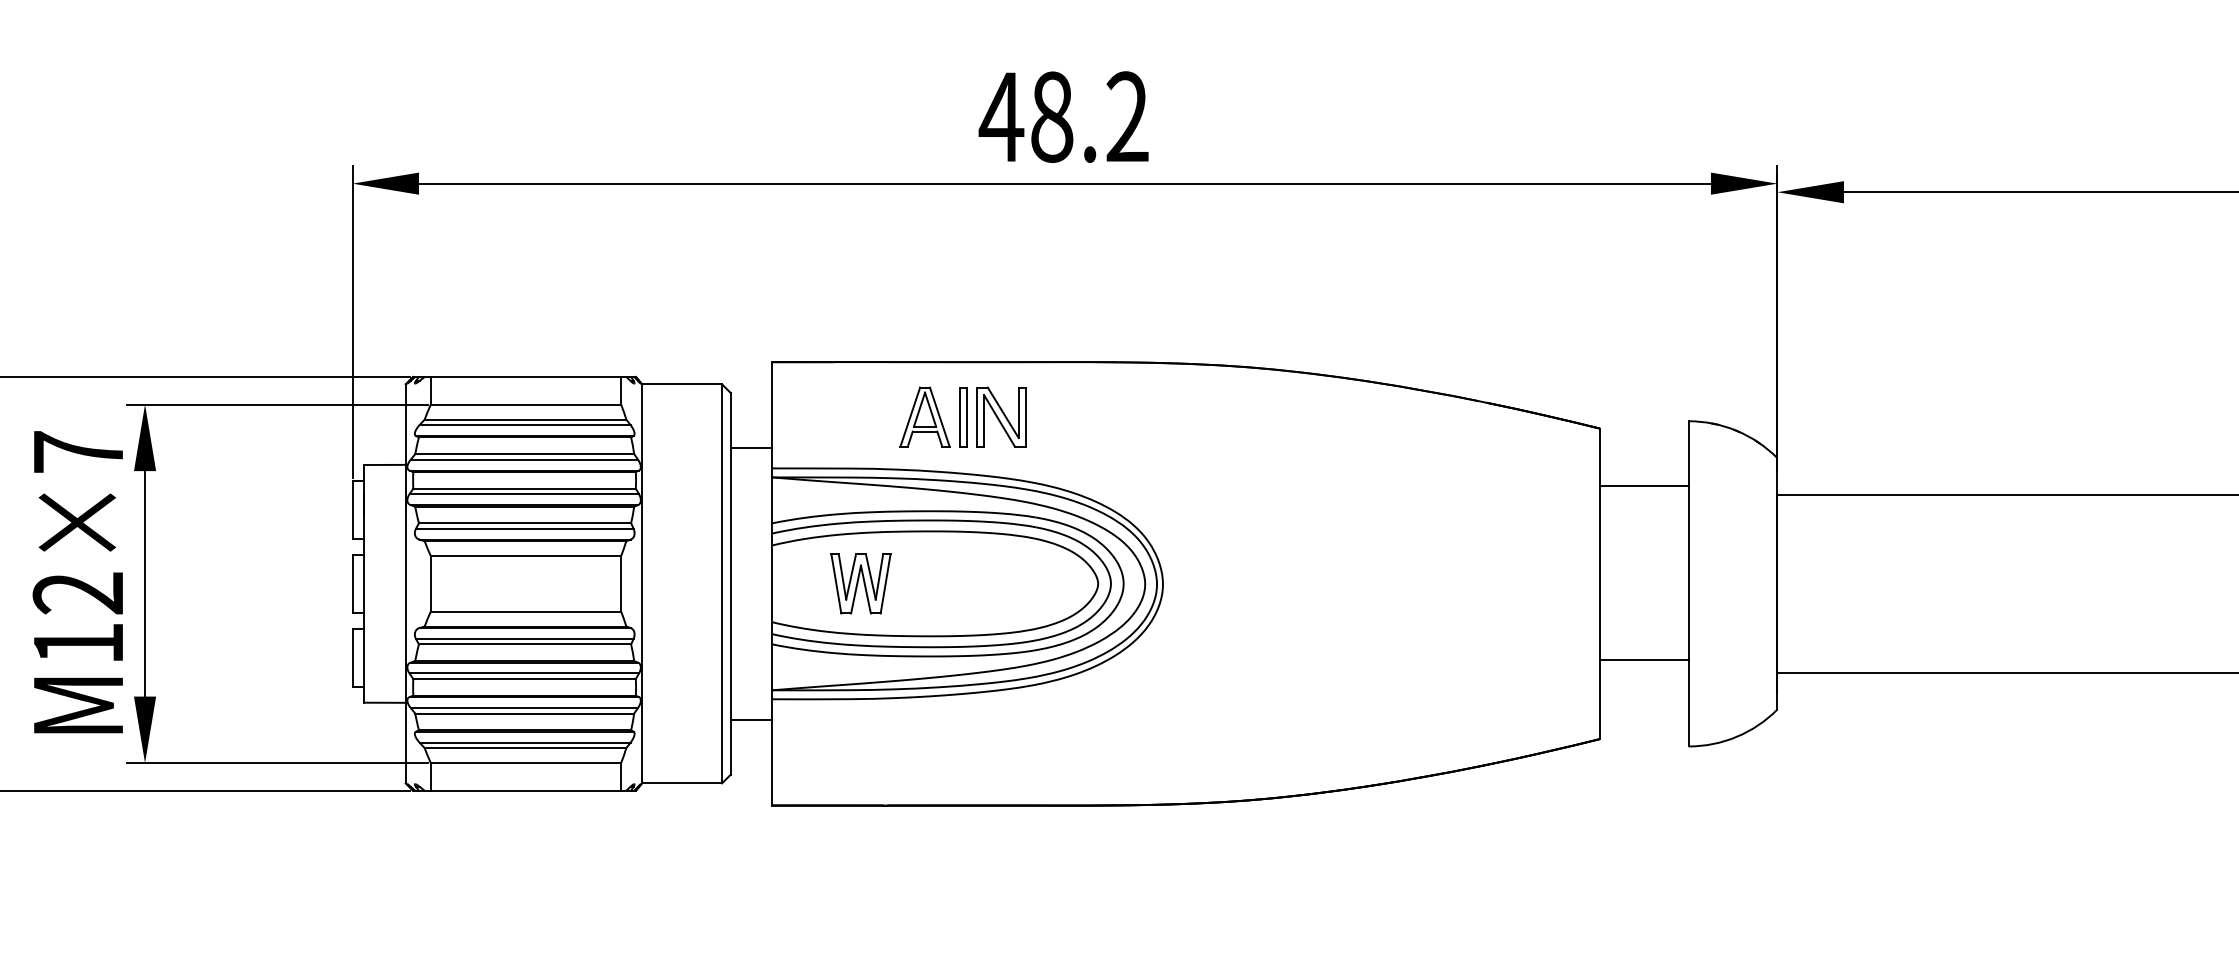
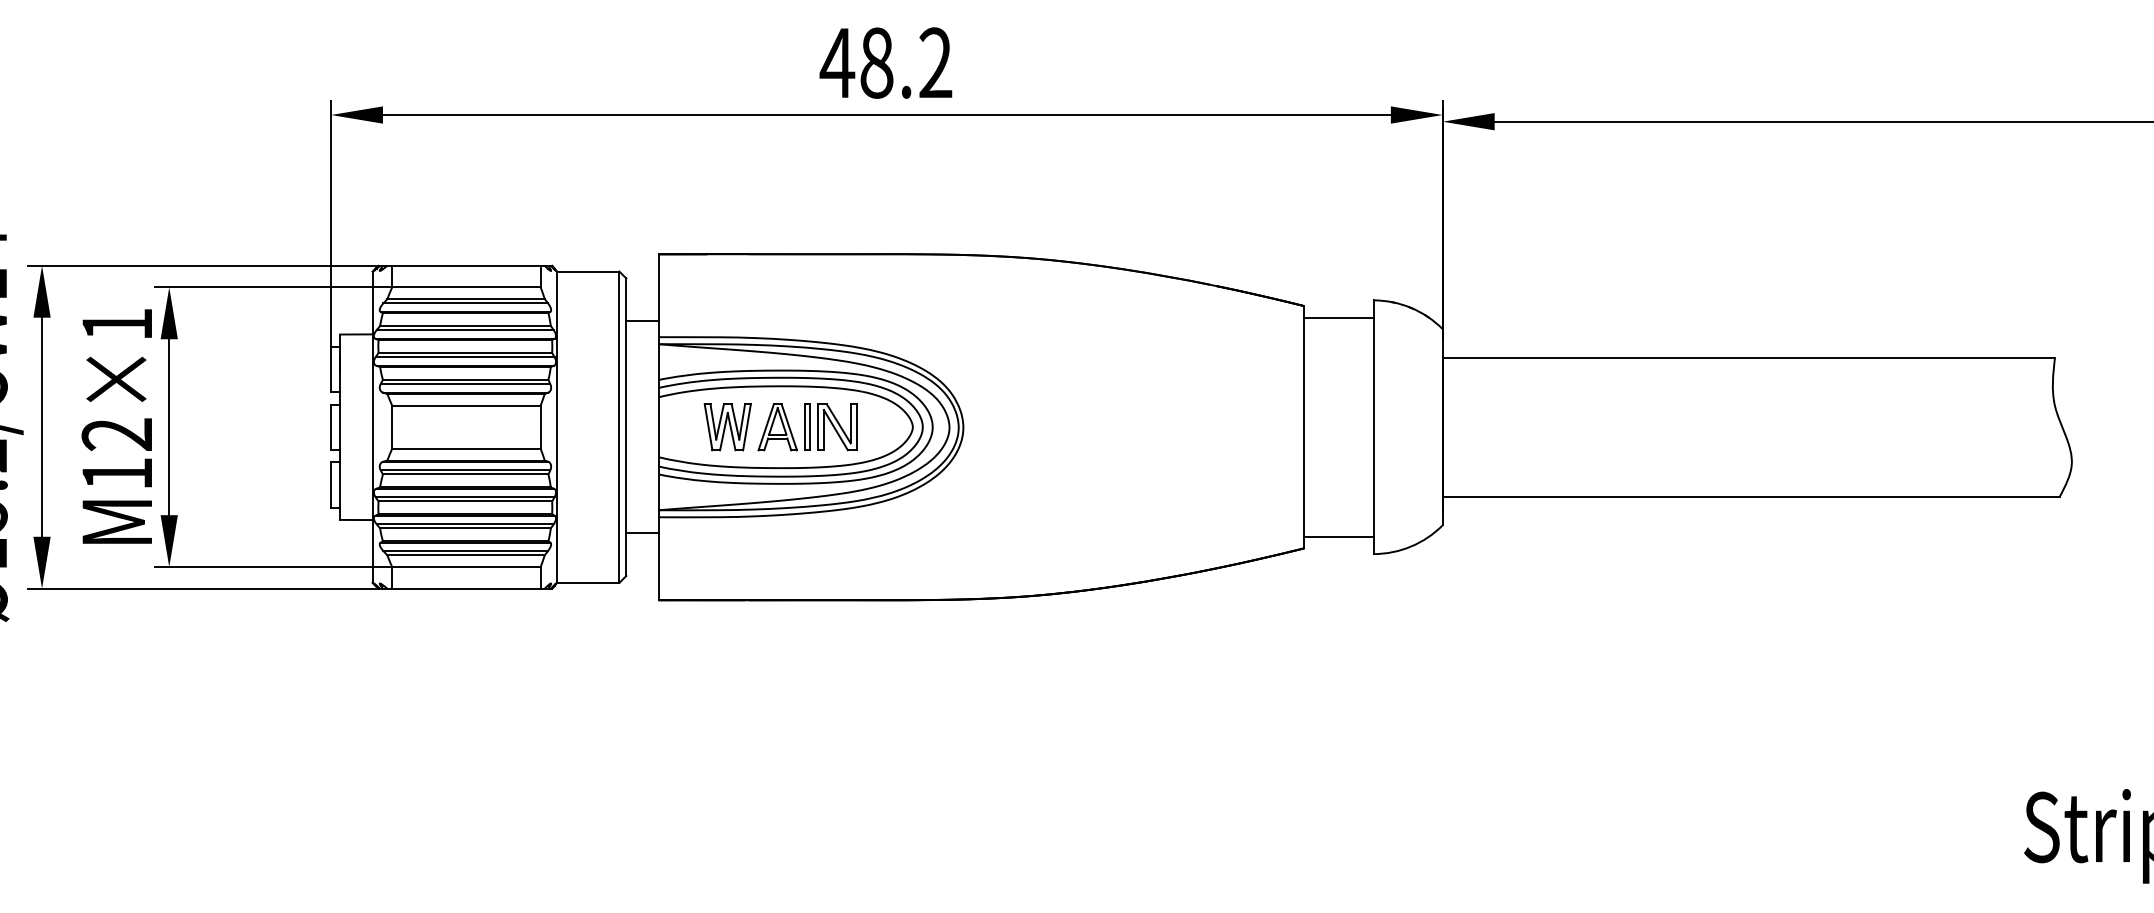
part: (963, 417) -> (807, 427), moved
text: (77, 452) -> (116, 324), 7 -> 1
line: (1643, 485) -> (1338, 317), moved
line: (1643, 659) -> (1338, 536), moved

